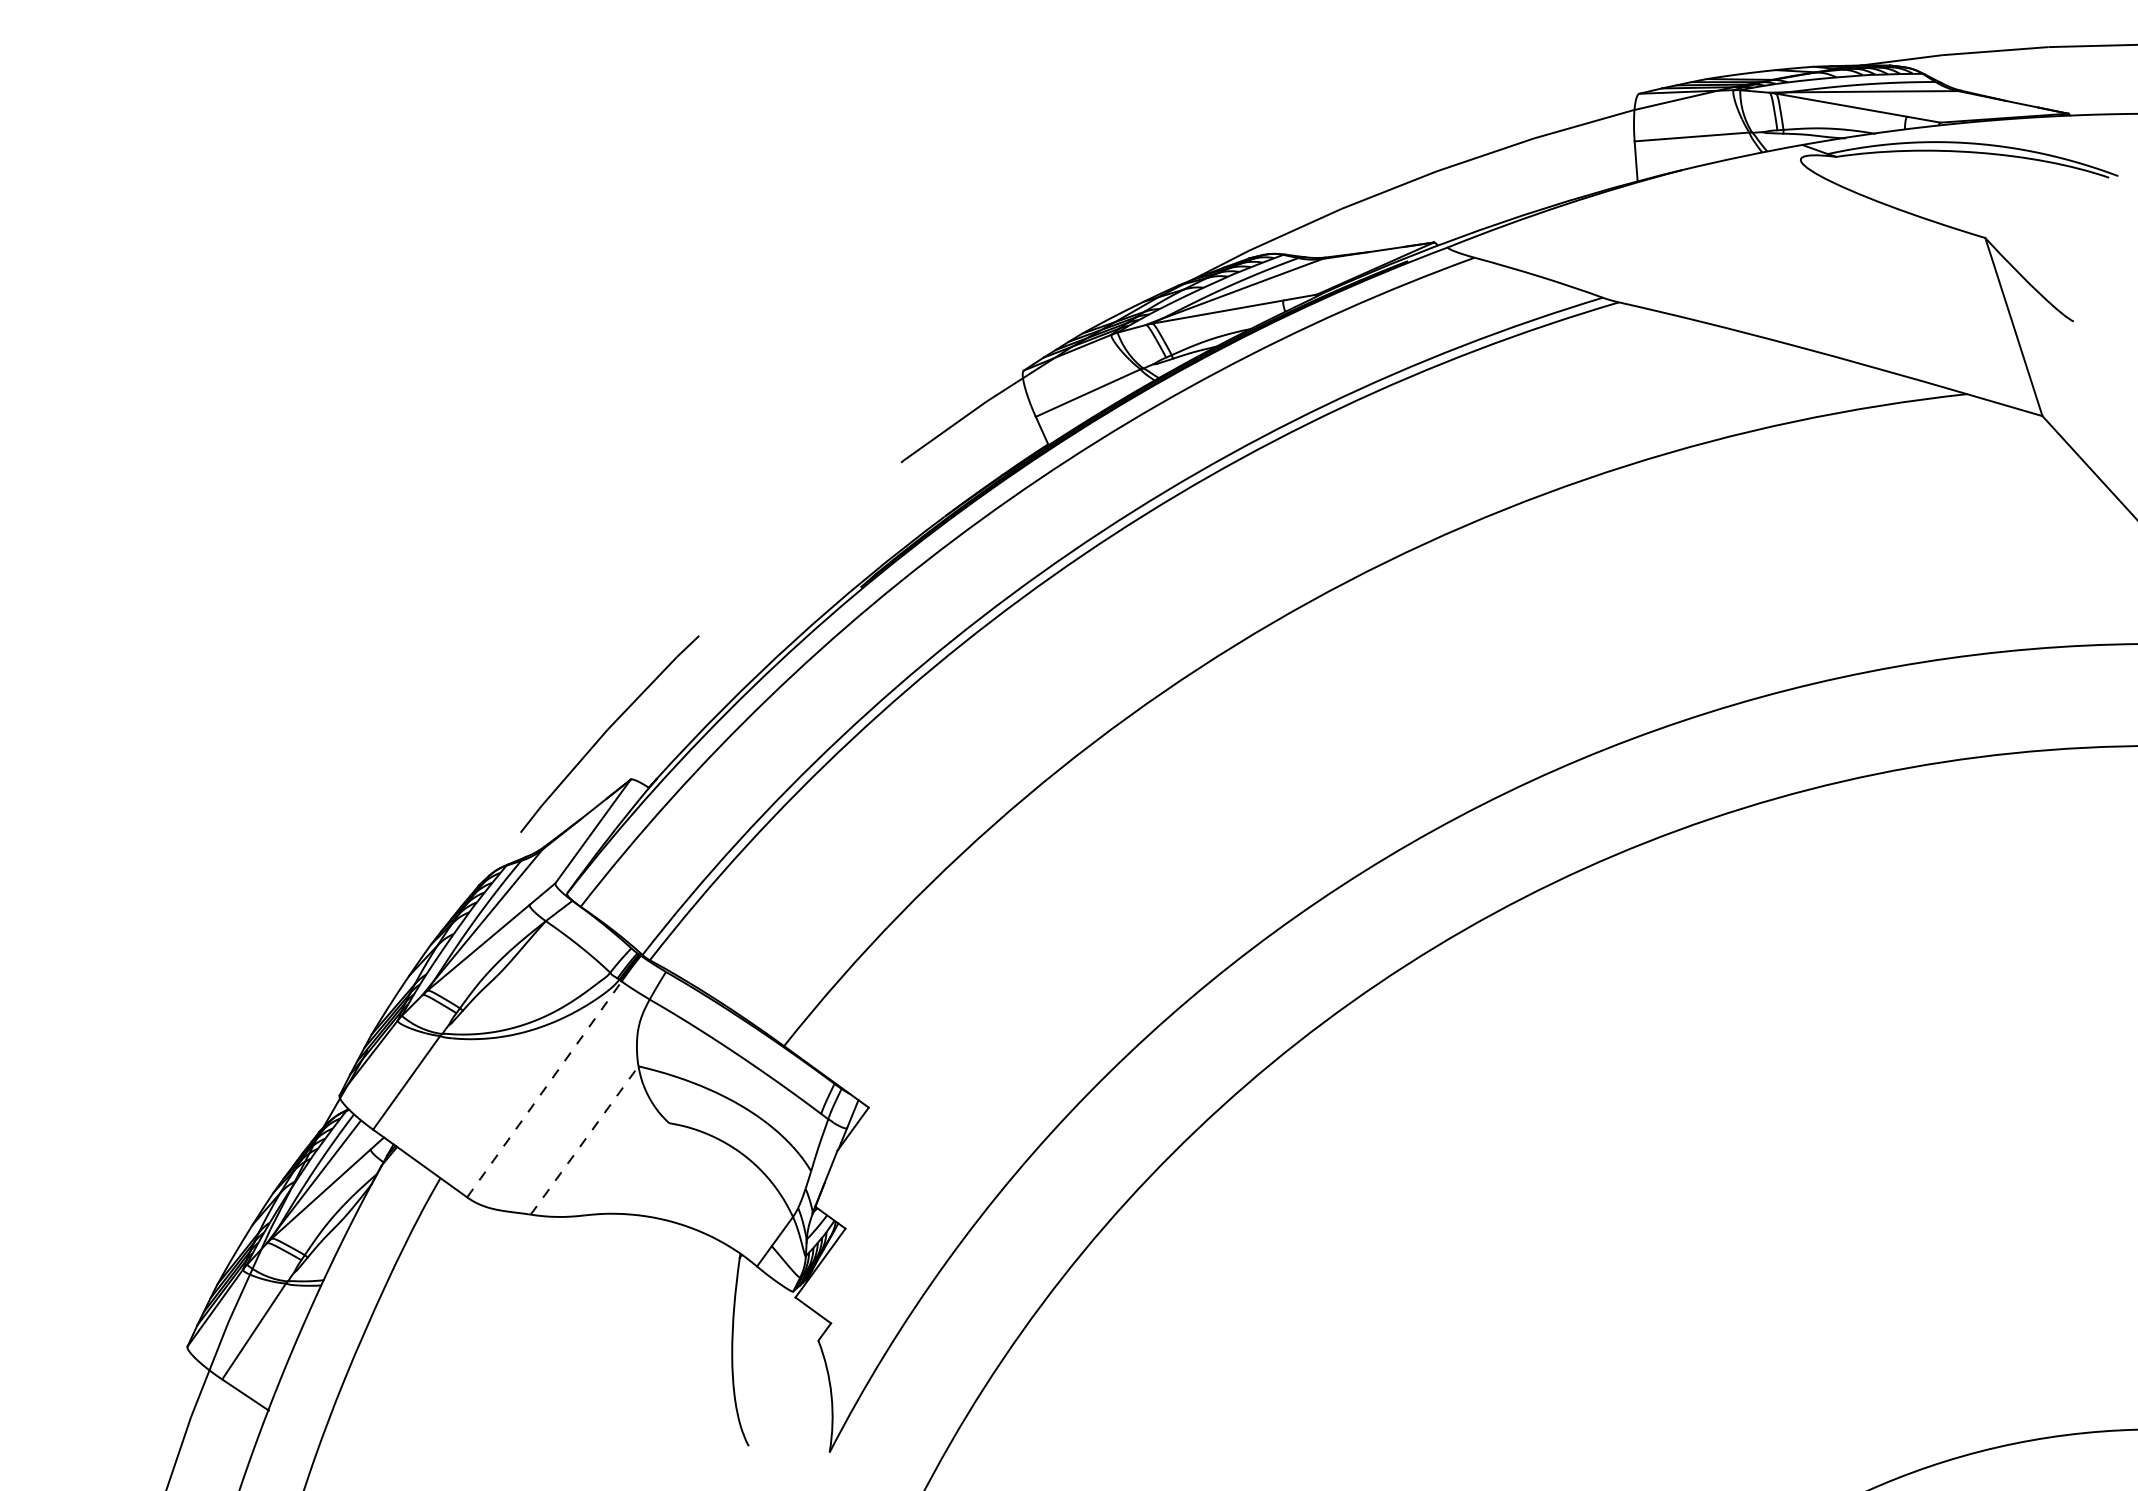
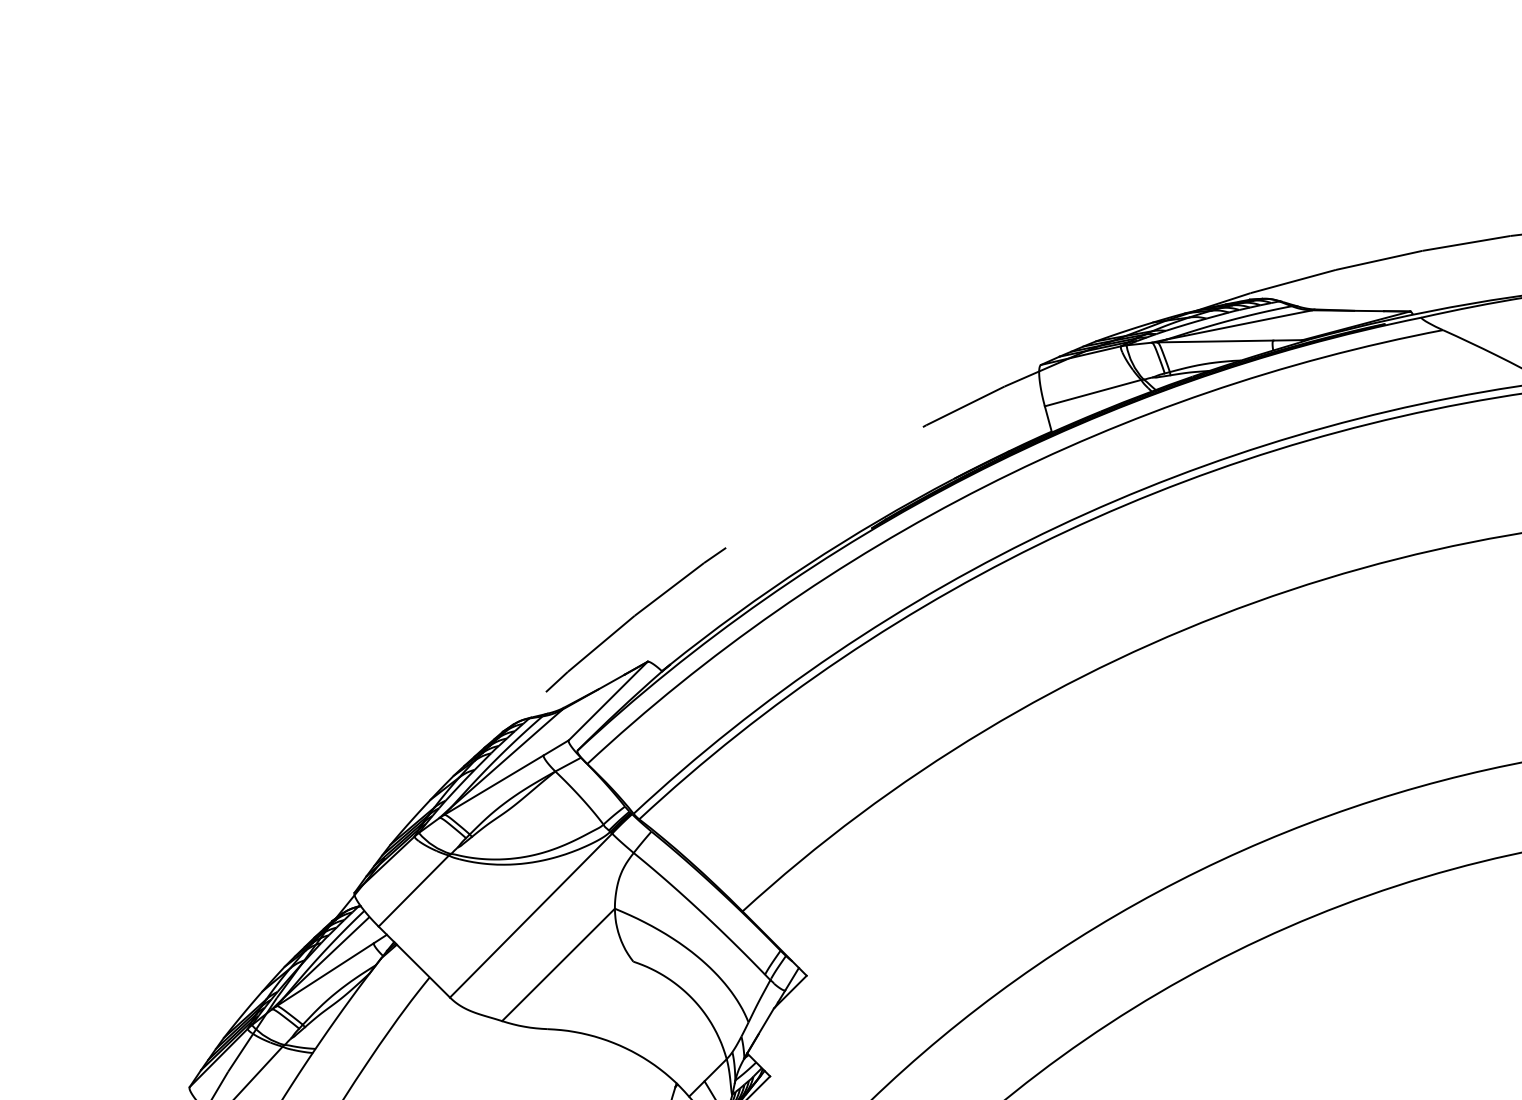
line: (544, 1089) -> (531, 915), dashed -> solid
line: (584, 1140) -> (558, 964), dashed -> solid

